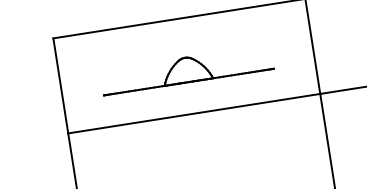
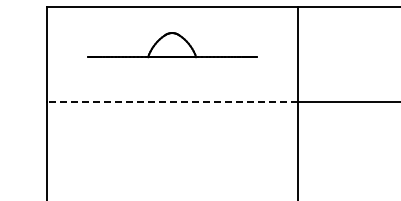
part: (187, 70) -> (172, 45), moved
line: (194, 113) -> (172, 101), solid -> dashed

